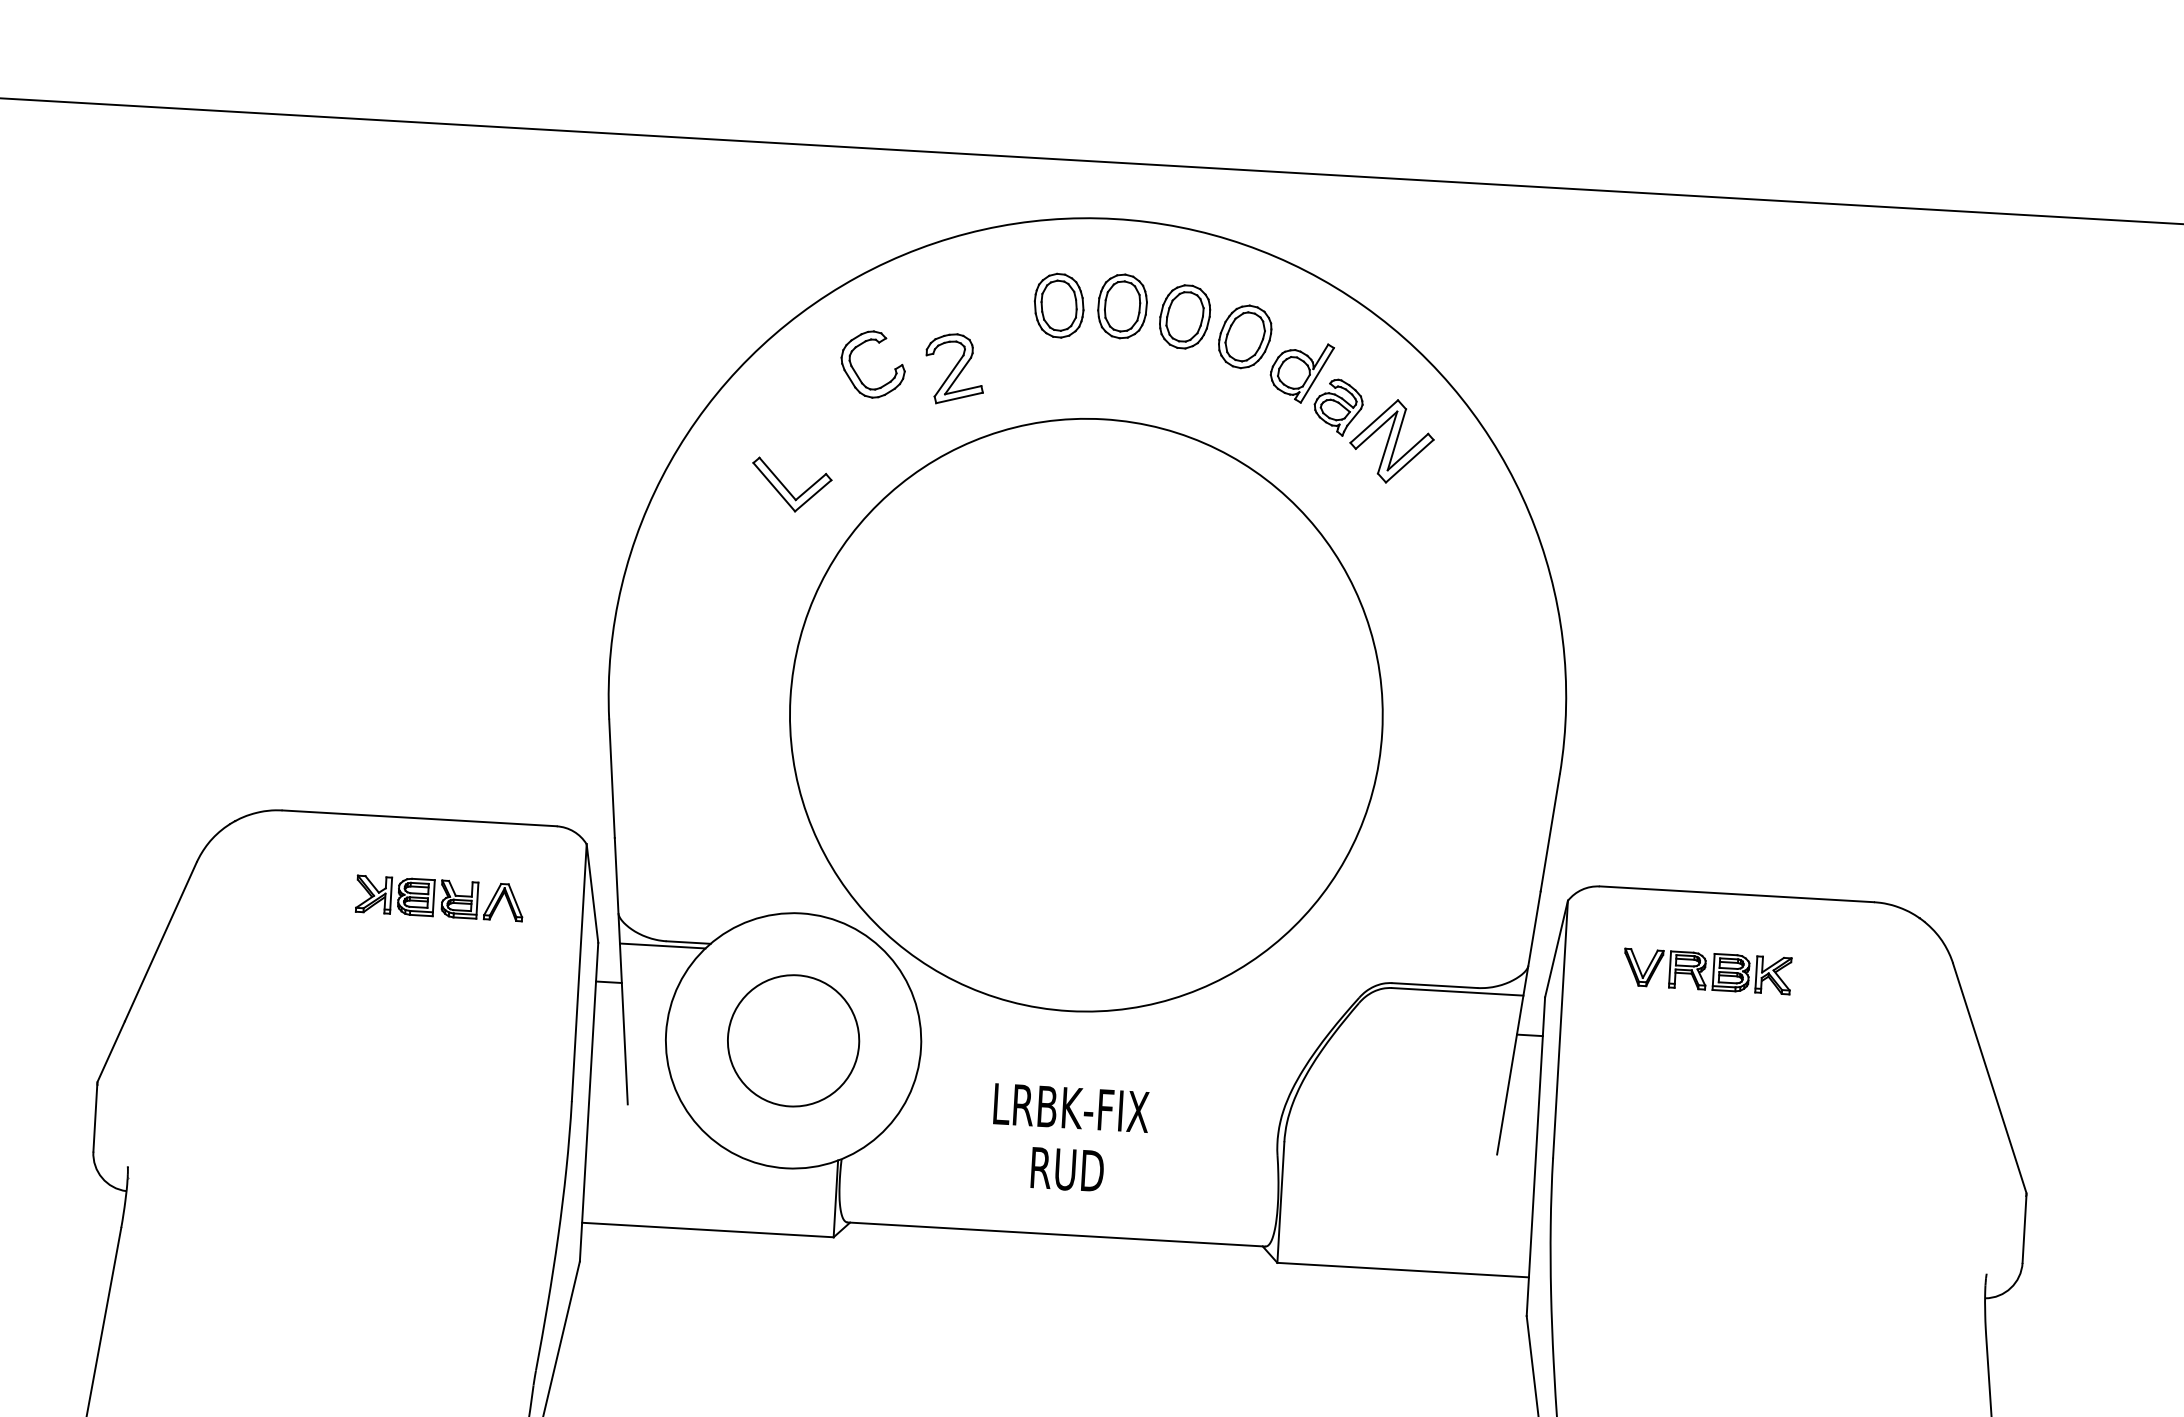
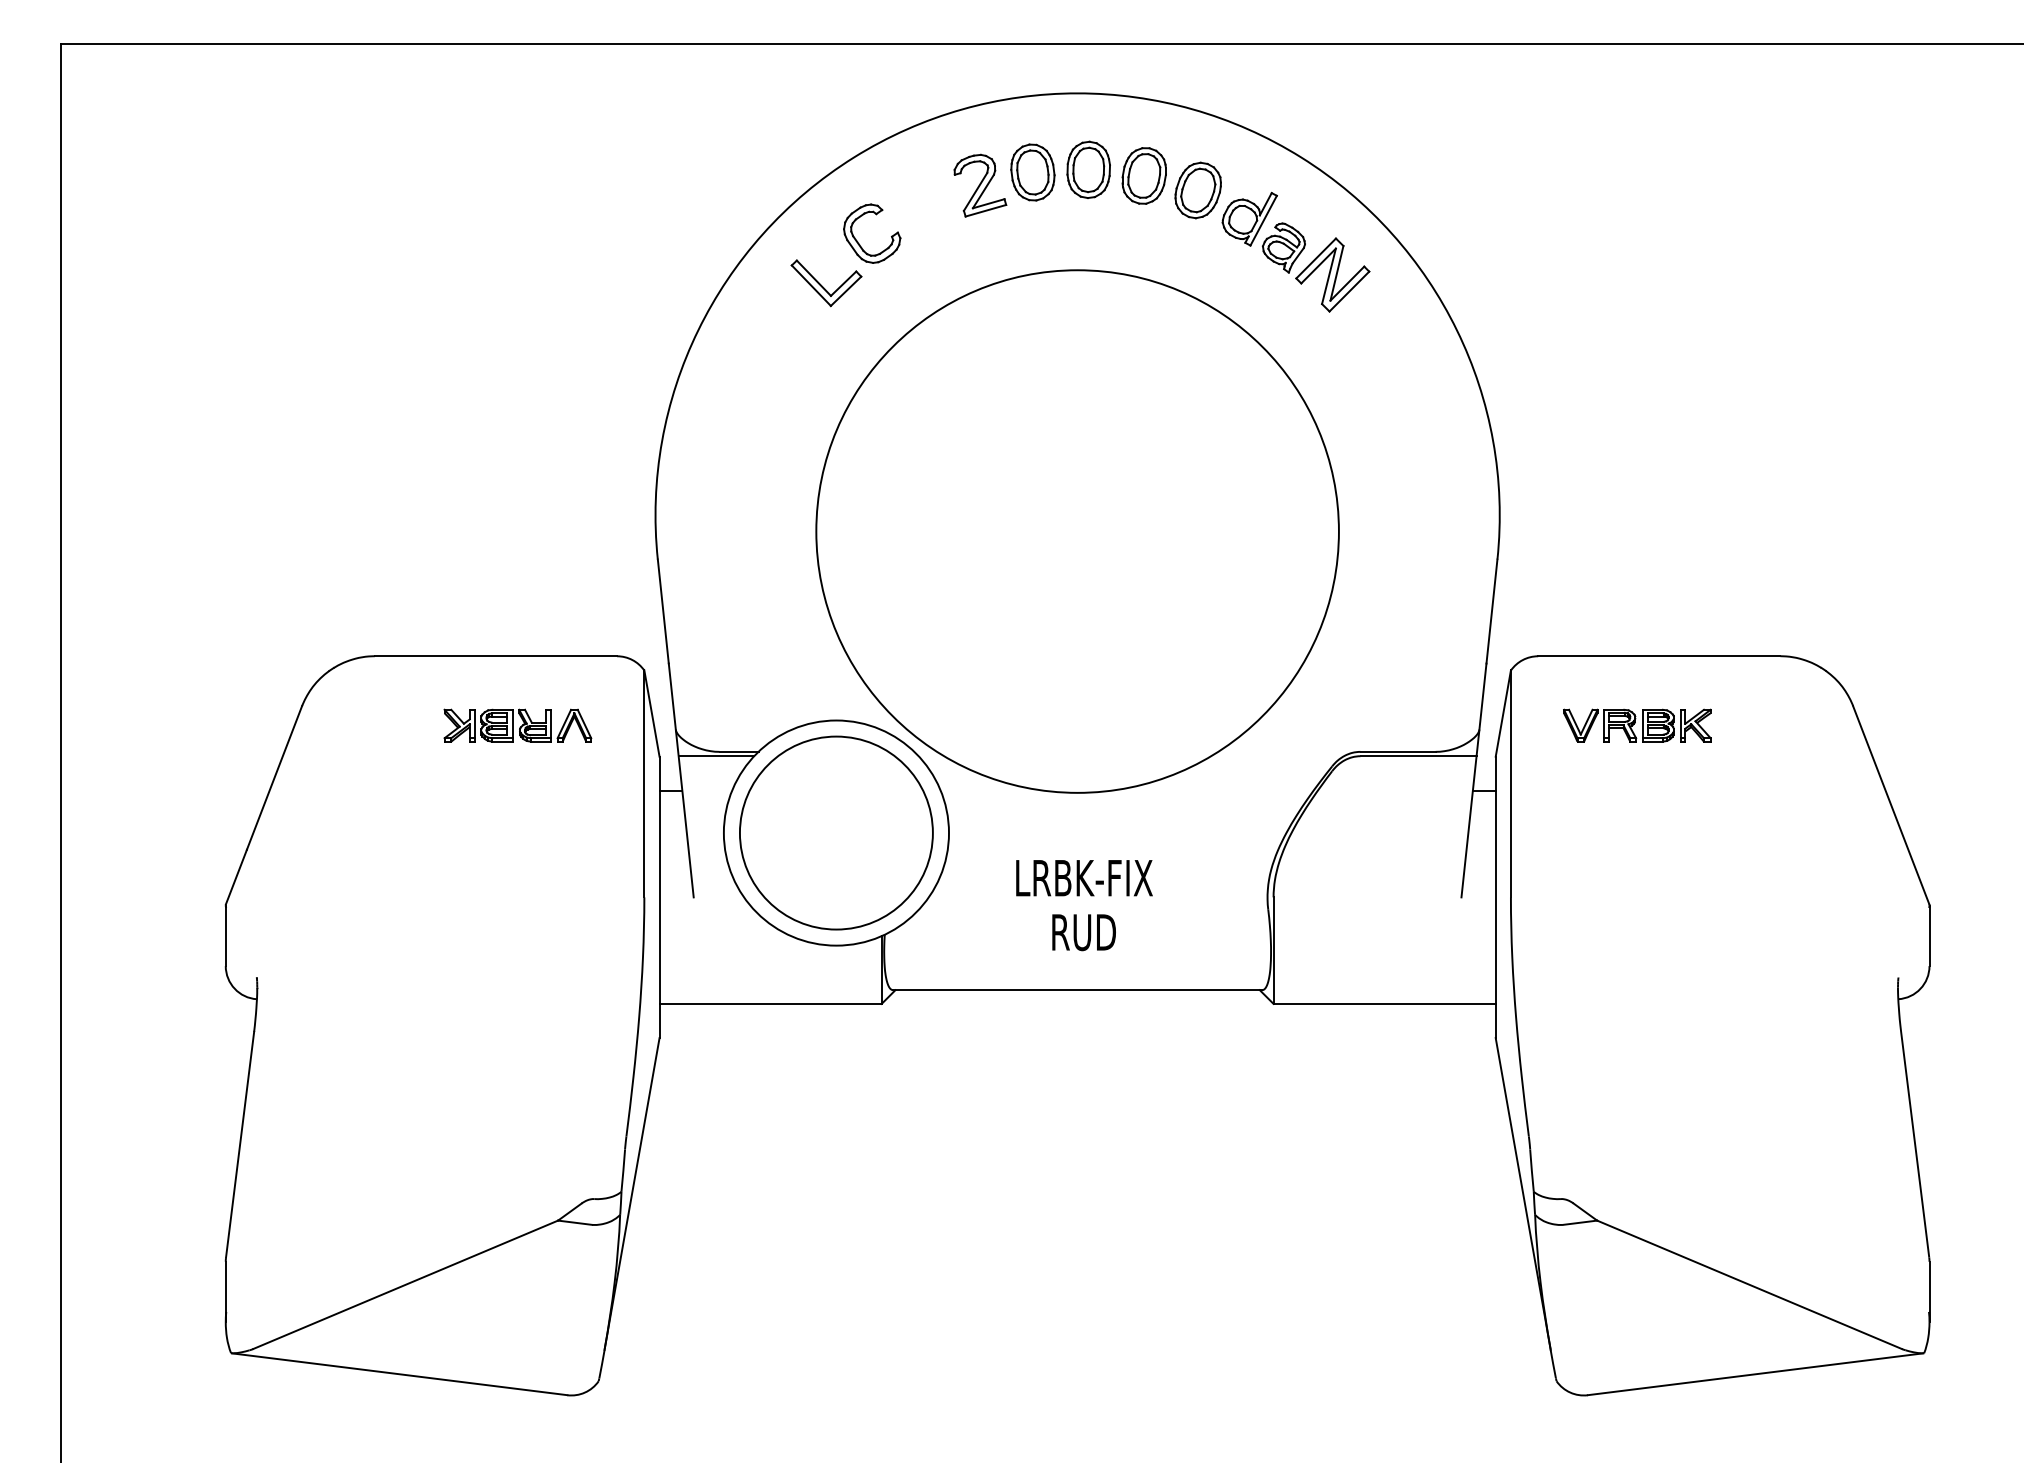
part: (955, 369) -> (980, 185), moved
part: (791, 485) -> (826, 283), moved
circle: (792, 1040) -> (835, 832), size x1.67

